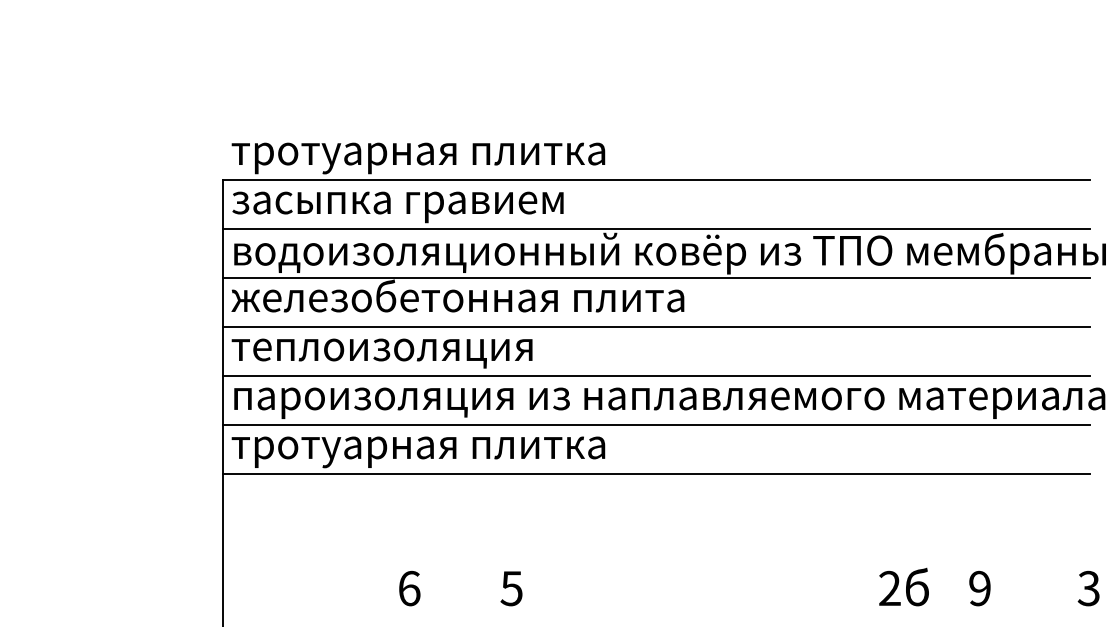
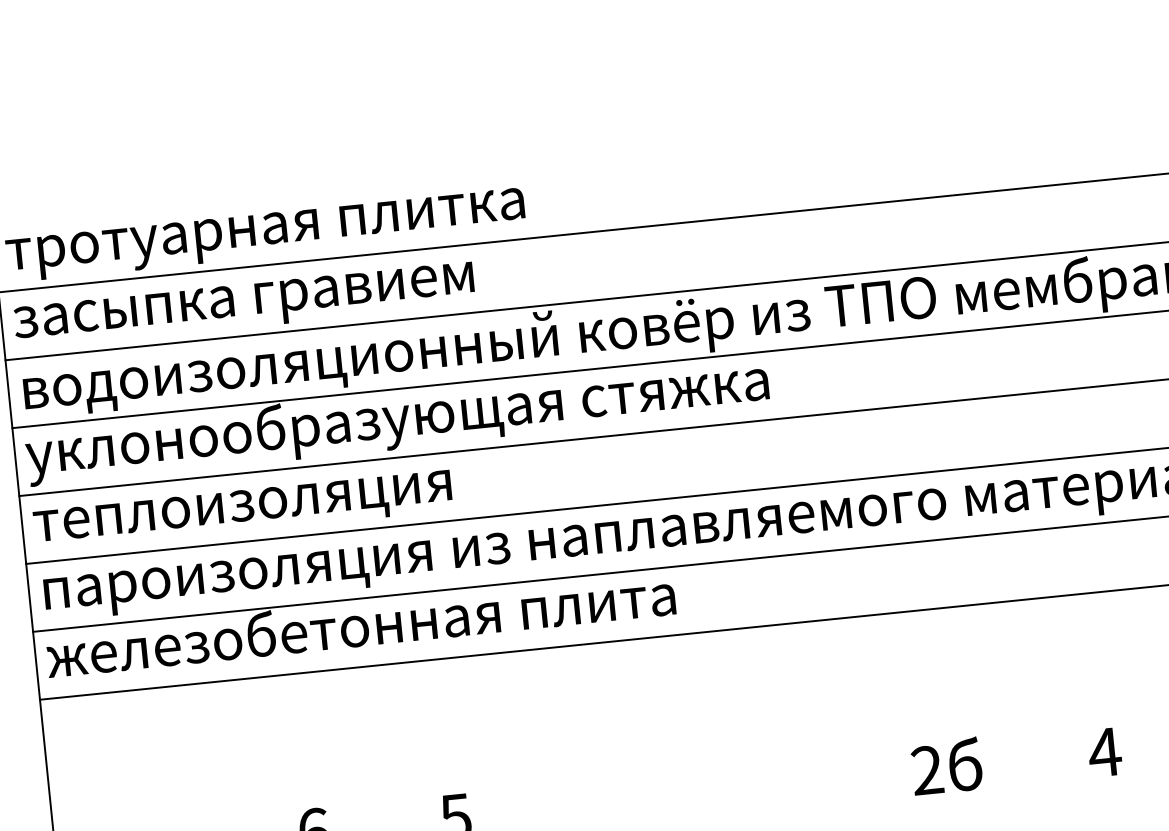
text: (498, 300) -> (396, 420), железобетонная плита -> уклонообразующая стяжка
text: (457, 447) -> (360, 630), тротуарная плитка -> железобетонная плита
text: (903, 586) -> (945, 765), moved
text: (979, 588) -> (1104, 752), 9 -> 4

